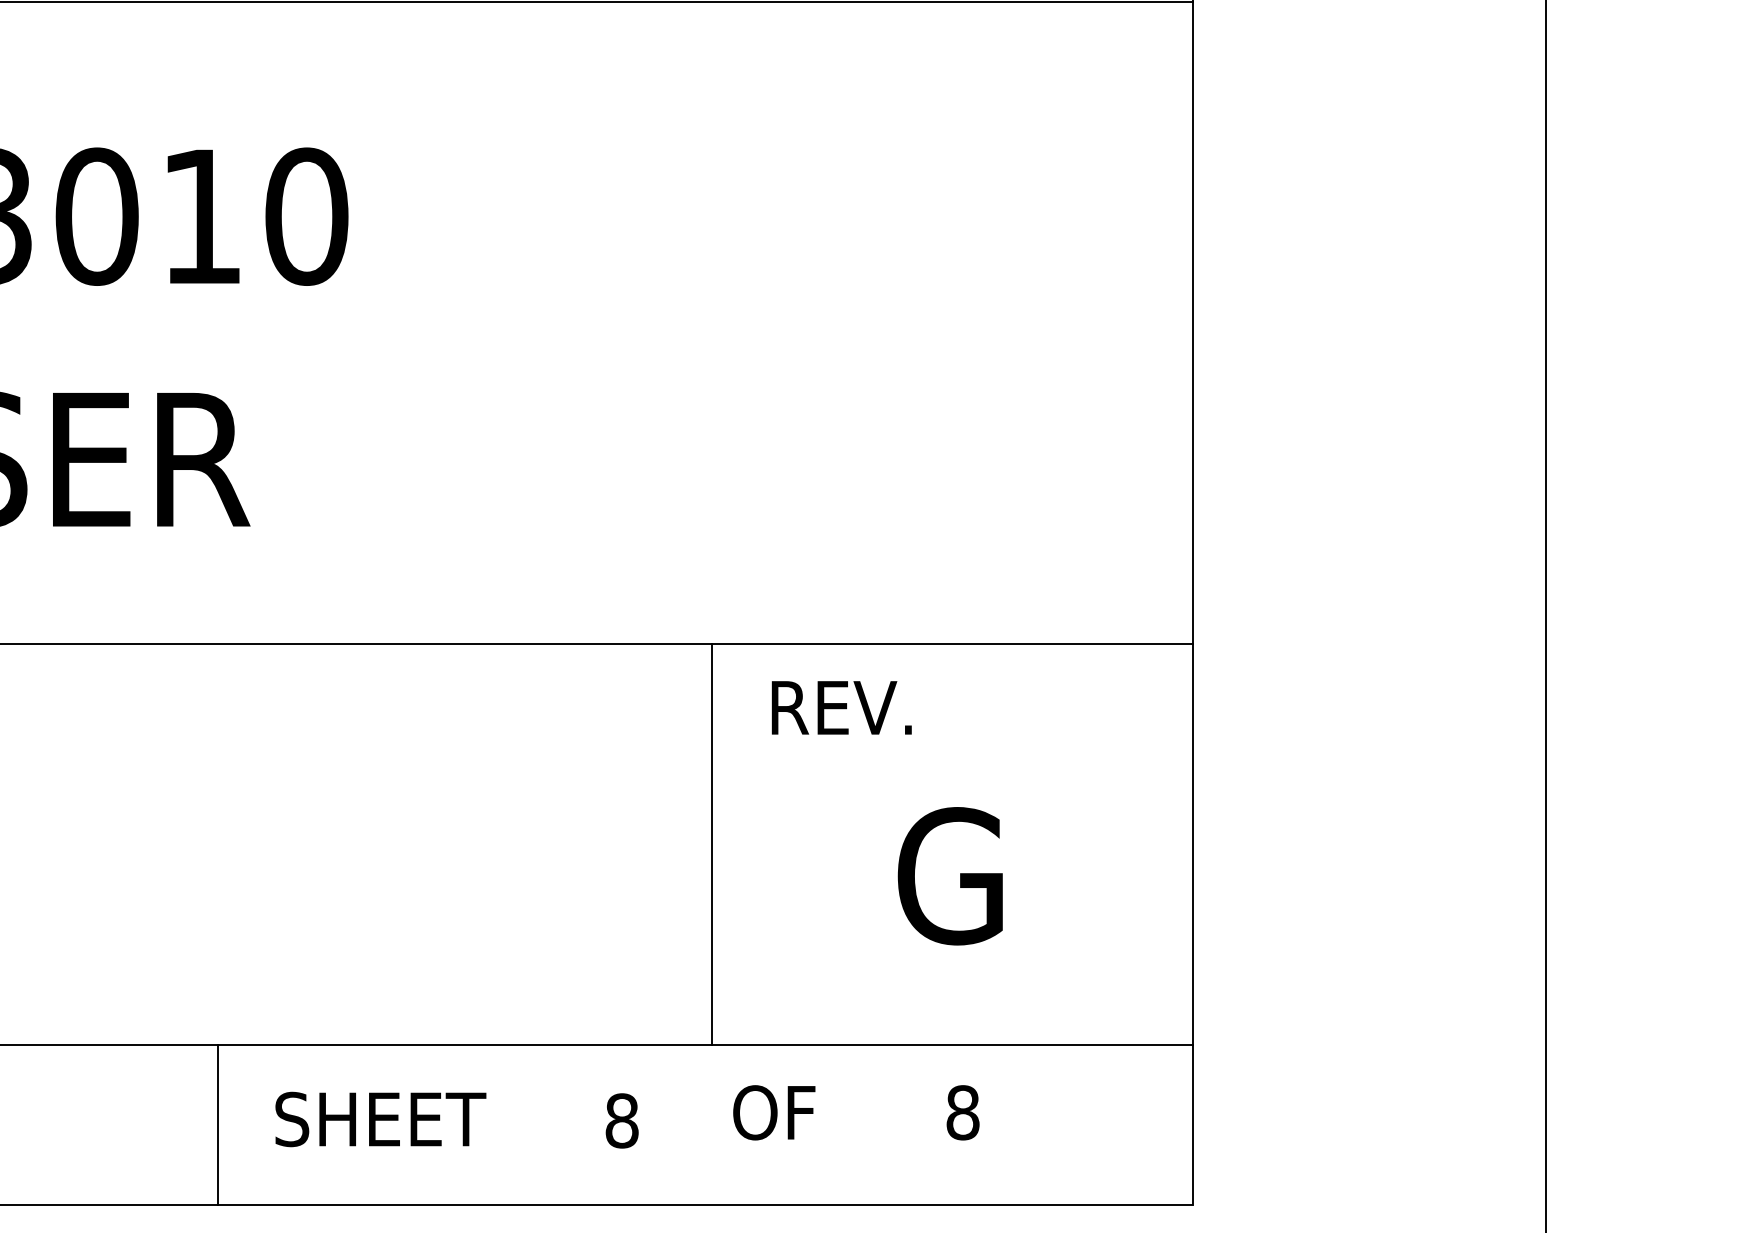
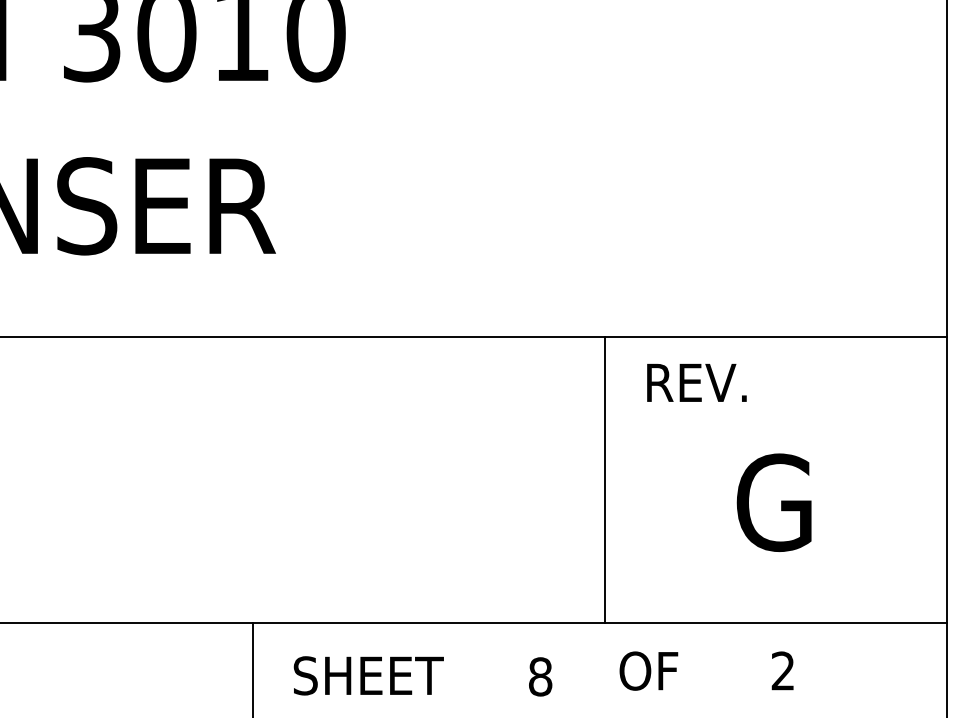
text: (962, 1112) -> (782, 670), 8 -> 2

